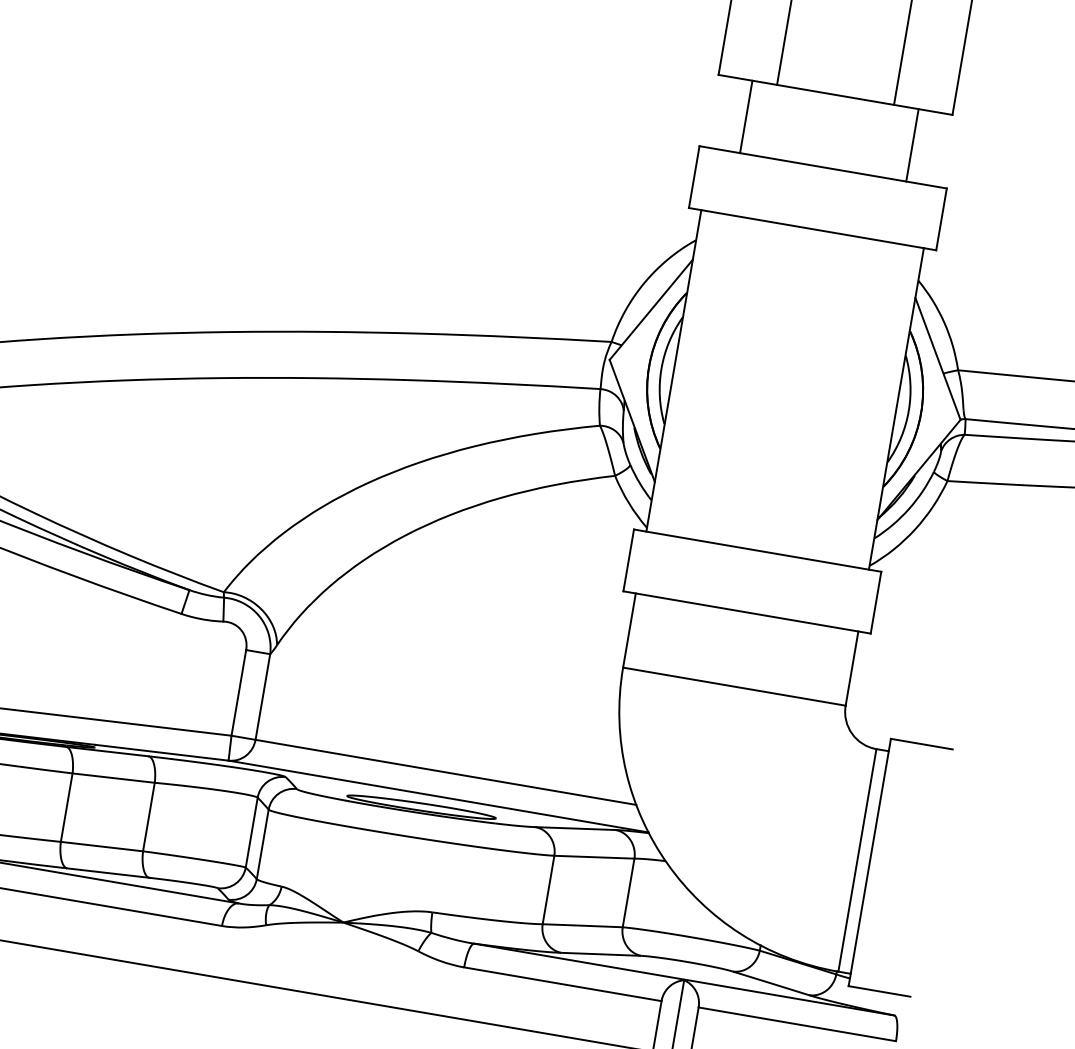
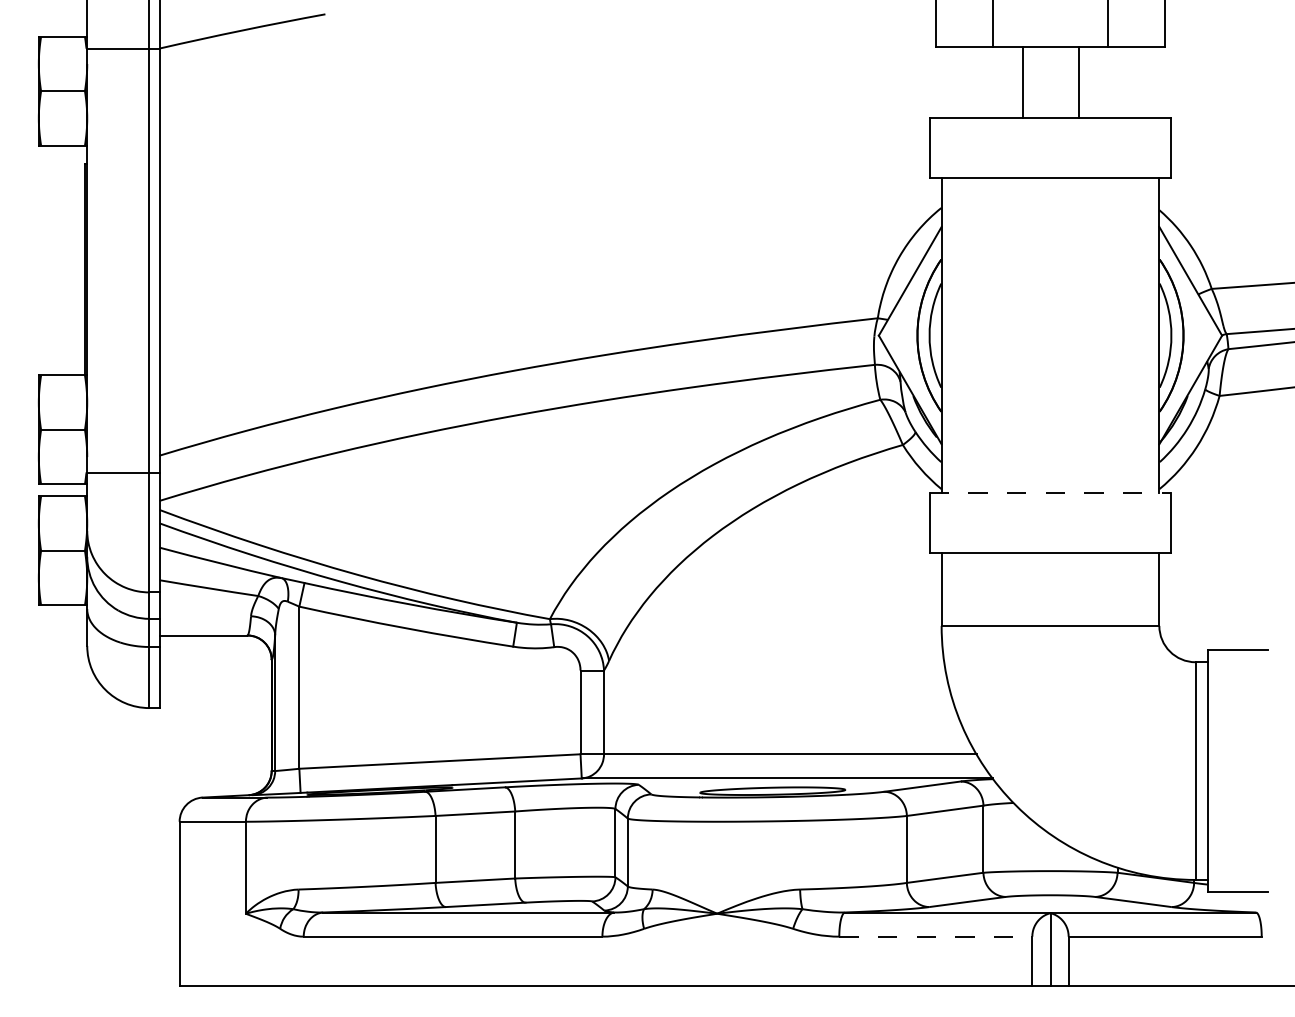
line: (746, 116) -> (1023, 82), moved
line: (912, 145) -> (1078, 82), moved
line: (757, 550) -> (1050, 492), solid -> dashed
line: (562, 984) -> (935, 936), solid -> dashed

